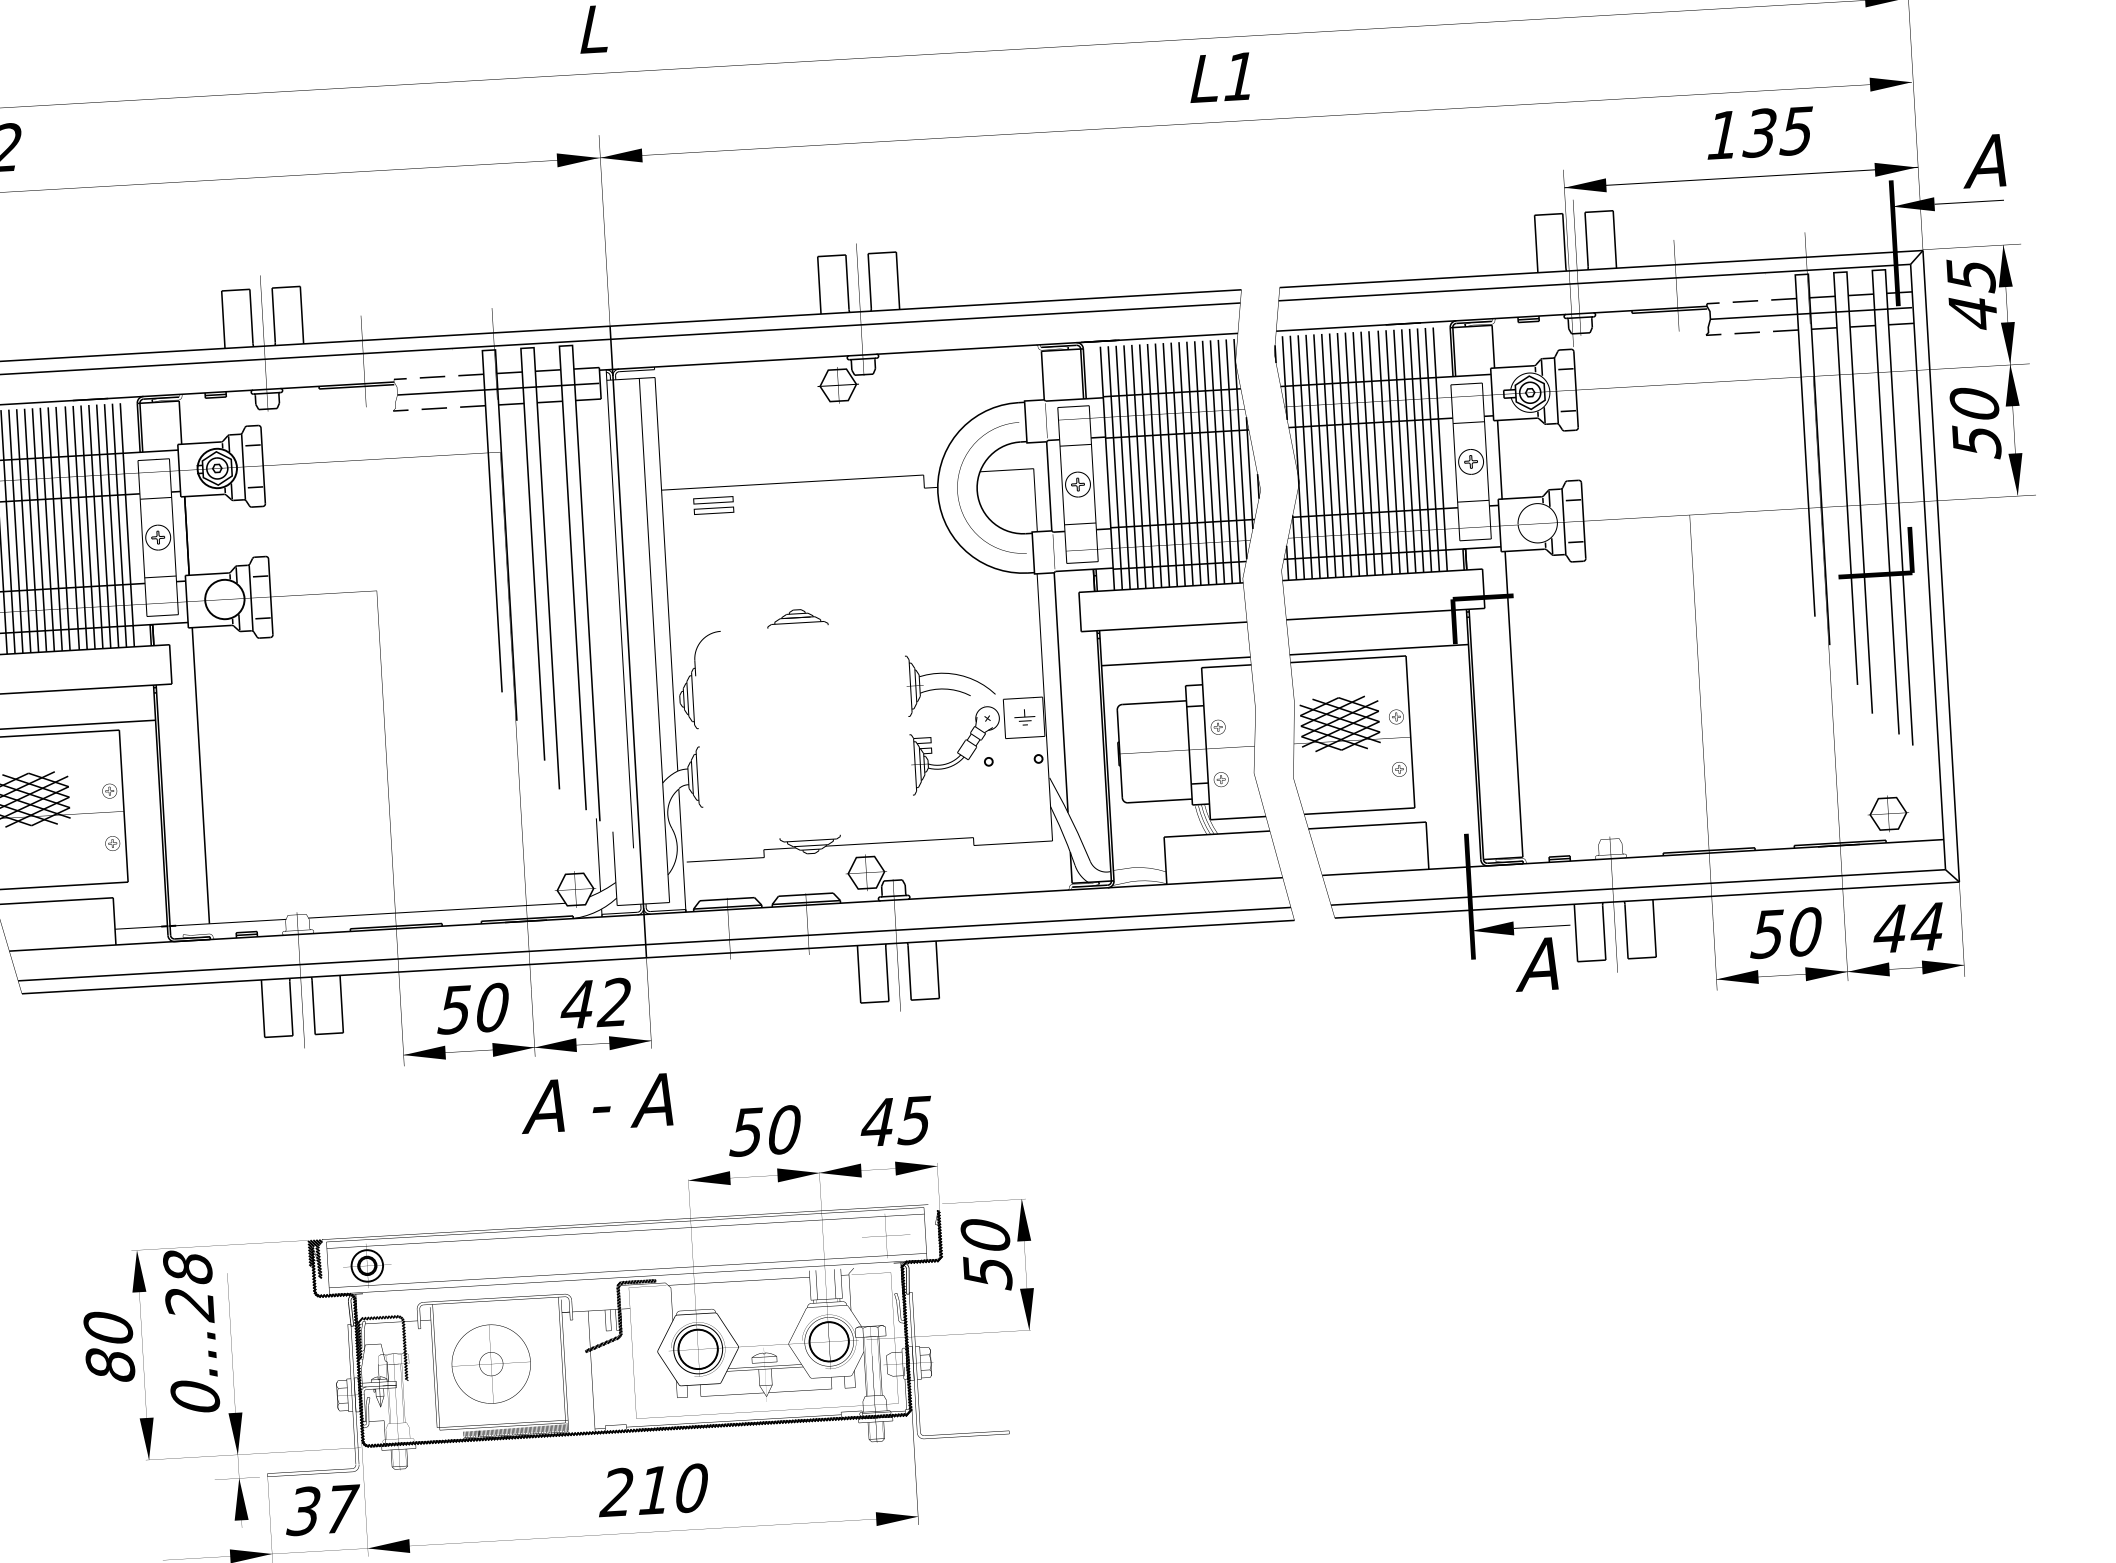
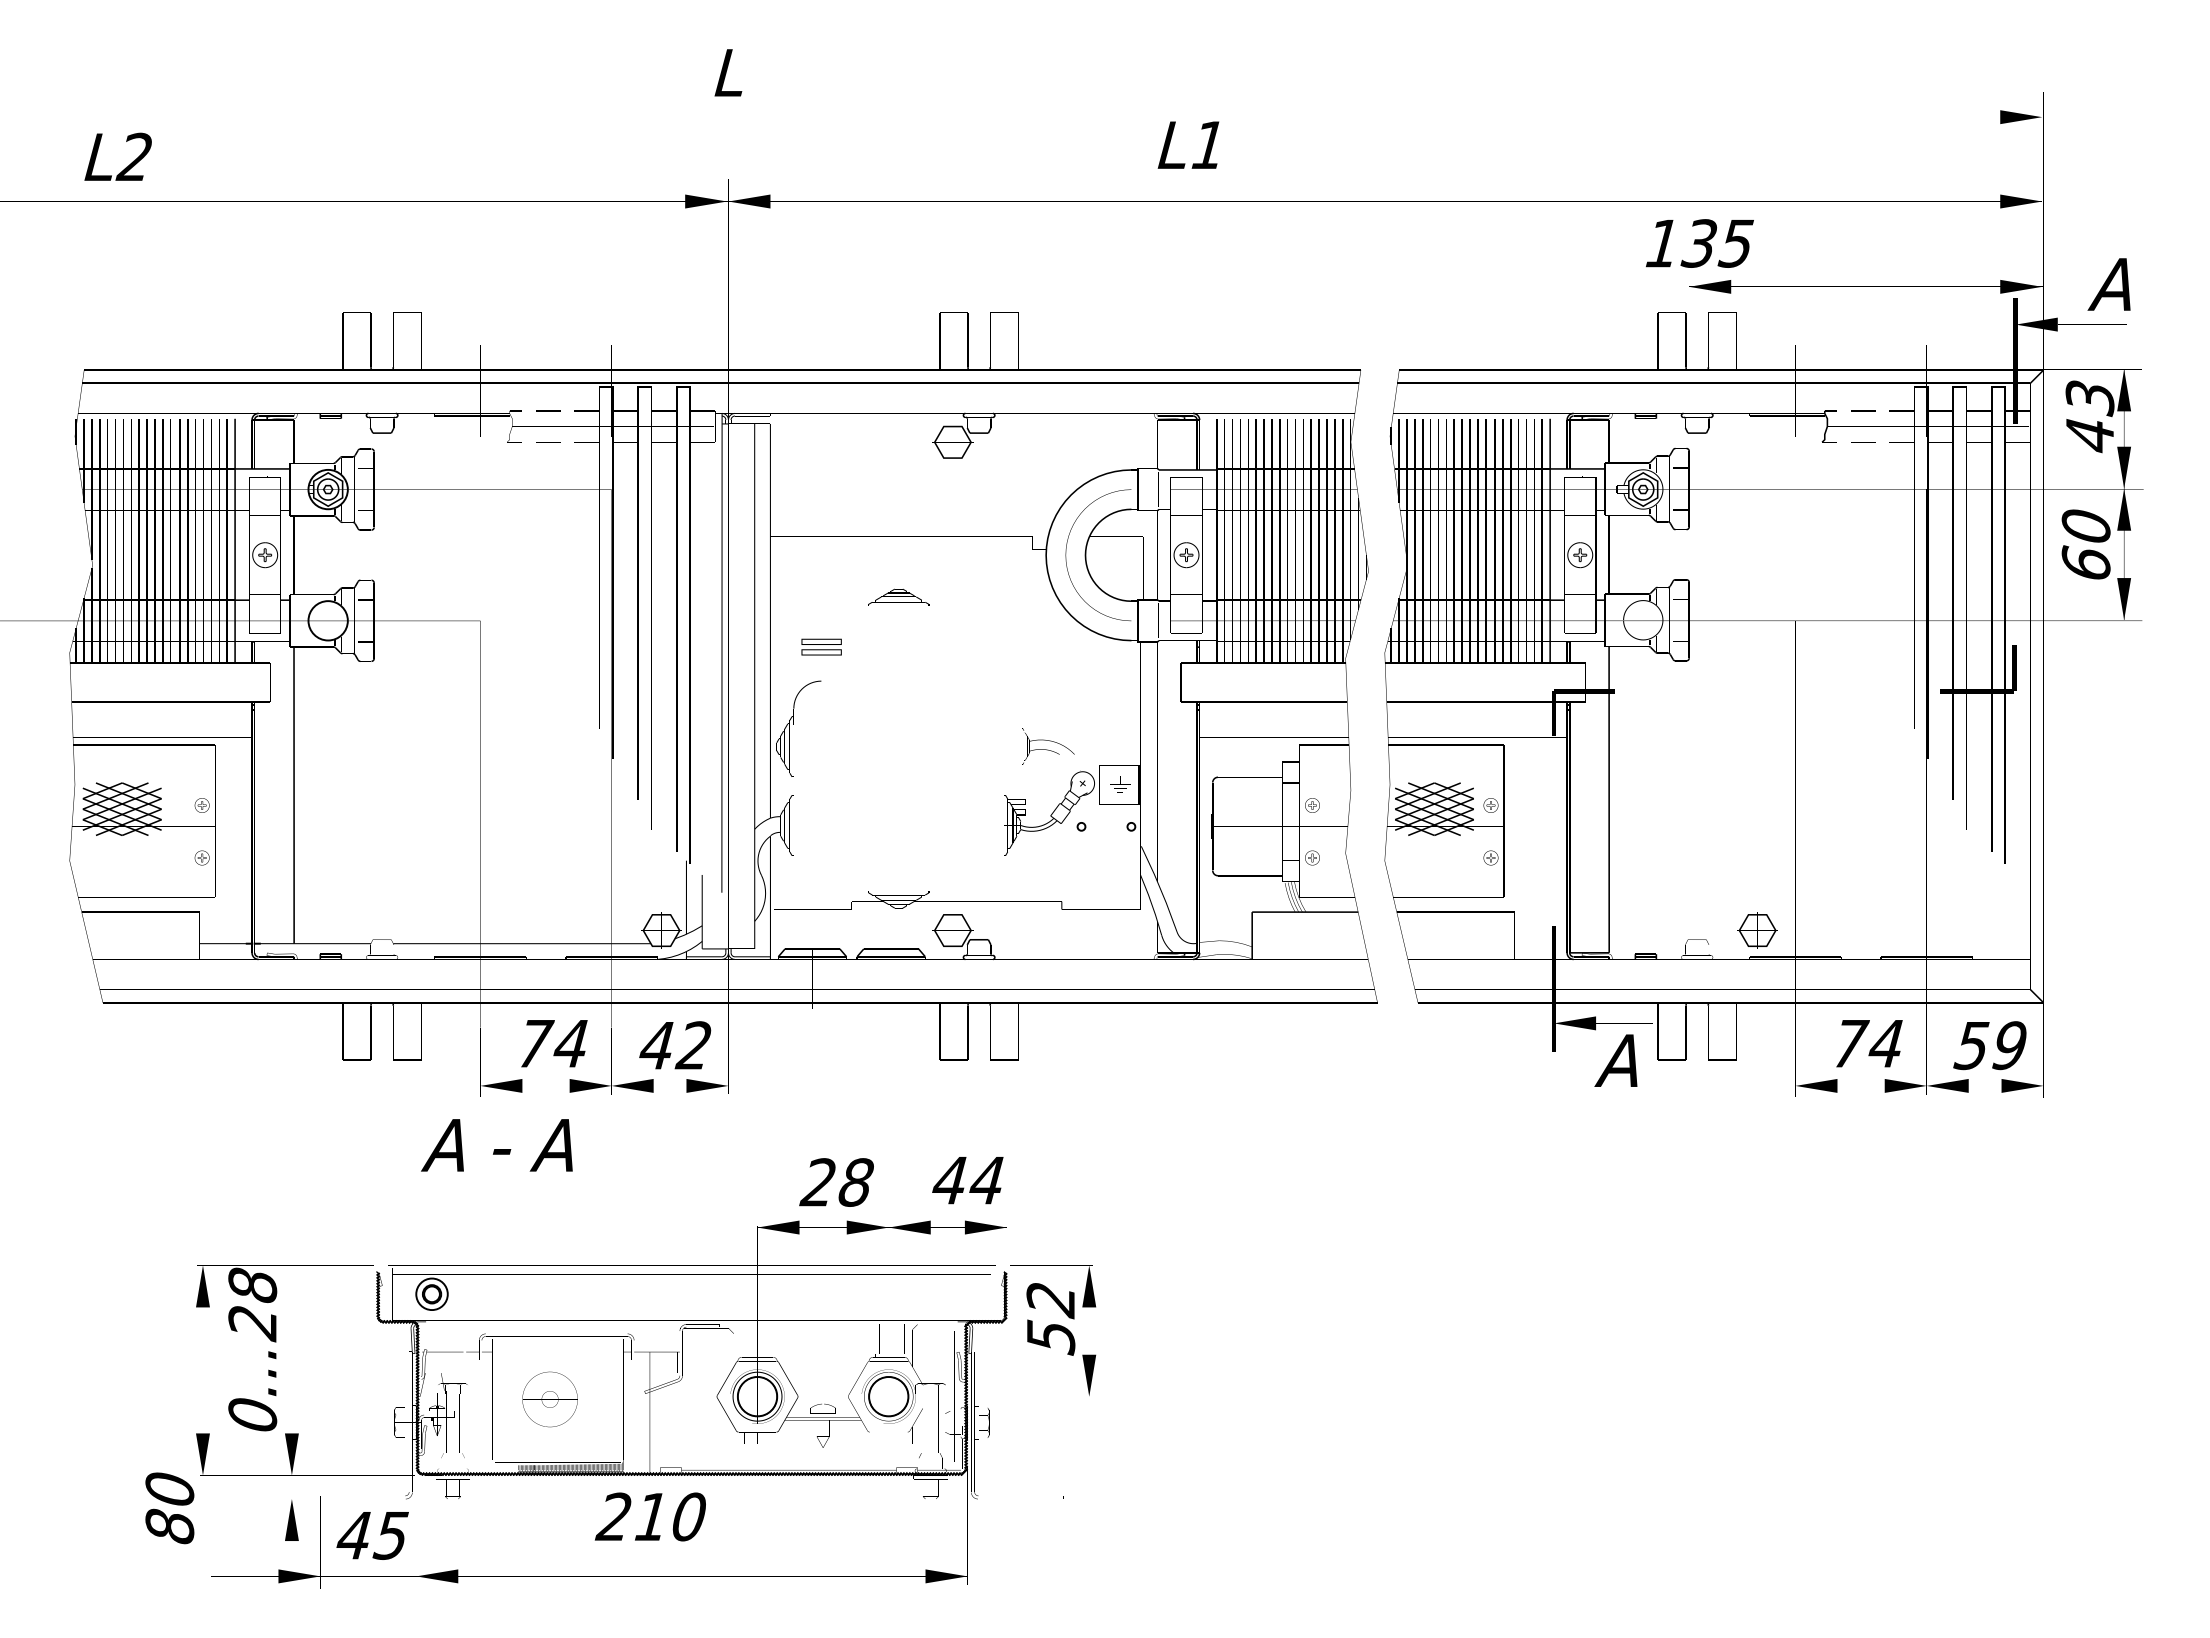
text: (1219, 77) -> (1188, 144), moved
text: (1759, 133) -> (1699, 243), moved
text: (1970, 276) -> (2089, 398), 45 -> 43
text: (1976, 442) -> (2085, 564), 50 -> 60
part: (713, 504) -> (821, 646), moved
part: (797, 617) -> (898, 596), moved
part: (951, 683) -> (1048, 746), size x0.6
part: (1888, 813) -> (1757, 930), moved
text: (1907, 927) -> (1989, 1045), 44 -> 59
text: (1784, 932) -> (1866, 1043), 50 -> 74
text: (472, 1008) -> (551, 1043), 50 -> 74
text: (595, 1103) -> (496, 1145), moved
text: (914, 1120) -> (986, 1180), 45 -> 44
text: (764, 1131) -> (836, 1182), 50 -> 28
text: (985, 1236) -> (1050, 1300), 50 -> 52
hatch: (316, 1259) -> (381, 1284), removed
hatch: (621, 1315) -> (682, 1358), removed
text: (109, 1347) -> (169, 1508), moved
hatch: (382, 1349) -> (442, 1378), removed
part: (490, 1364) -> (549, 1399), size x0.7
text: (652, 1490) -> (649, 1516), moved
text: (322, 1510) -> (373, 1535), 37 -> 45

